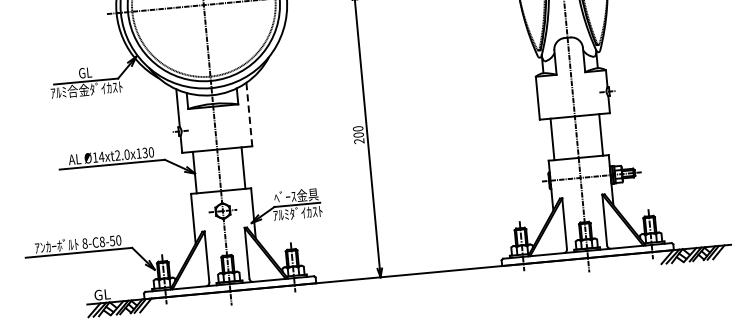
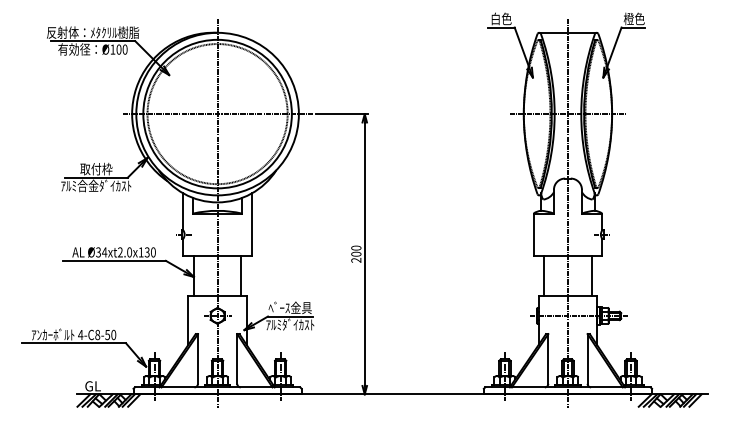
text: (85, 72) -> (96, 168), GL -> 取付枠
line: (248, 114) -> (251, 224), dashed -> solid
text: (95, 157) -> (98, 252), Ø14xt2.0x130 -> Ø34xt2.0x130
text: (84, 243) -> (80, 334), 8-C8-50 -> 4-C8-50

